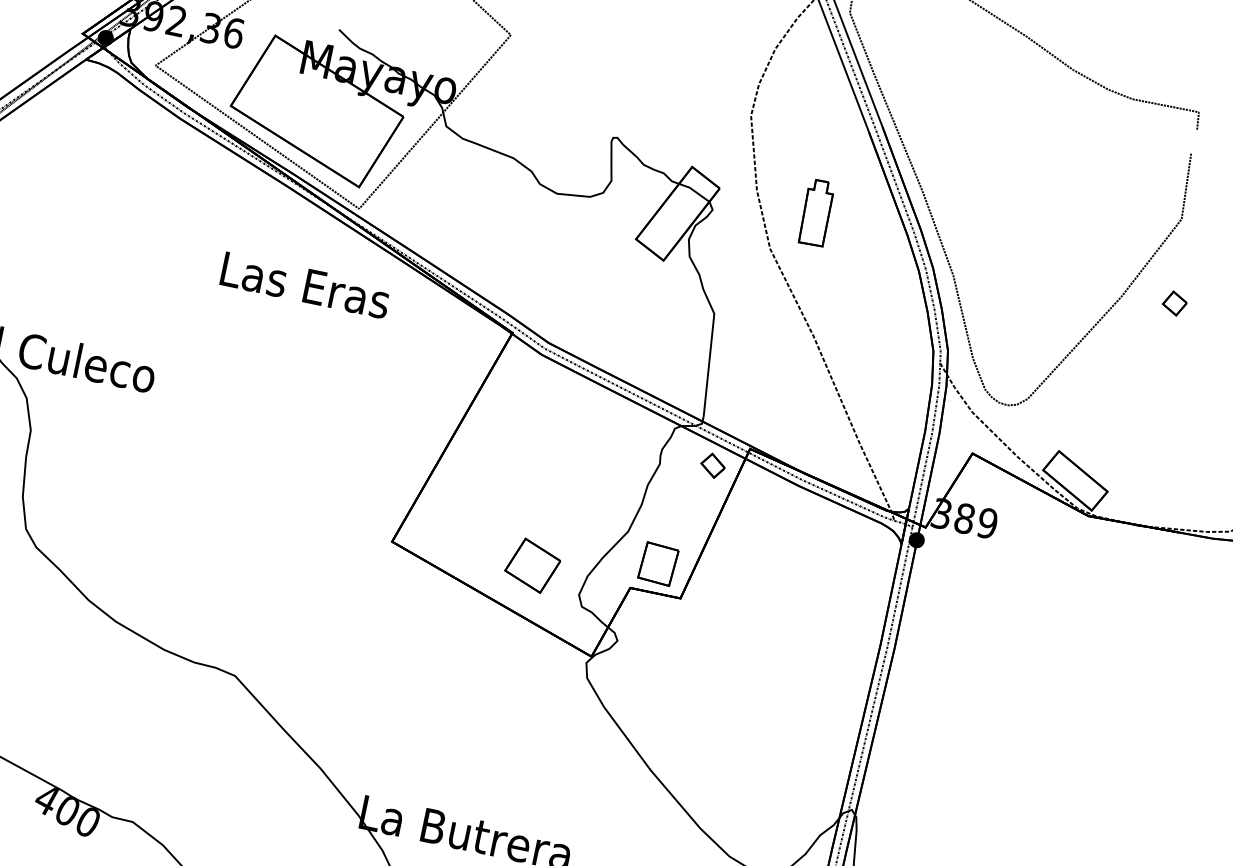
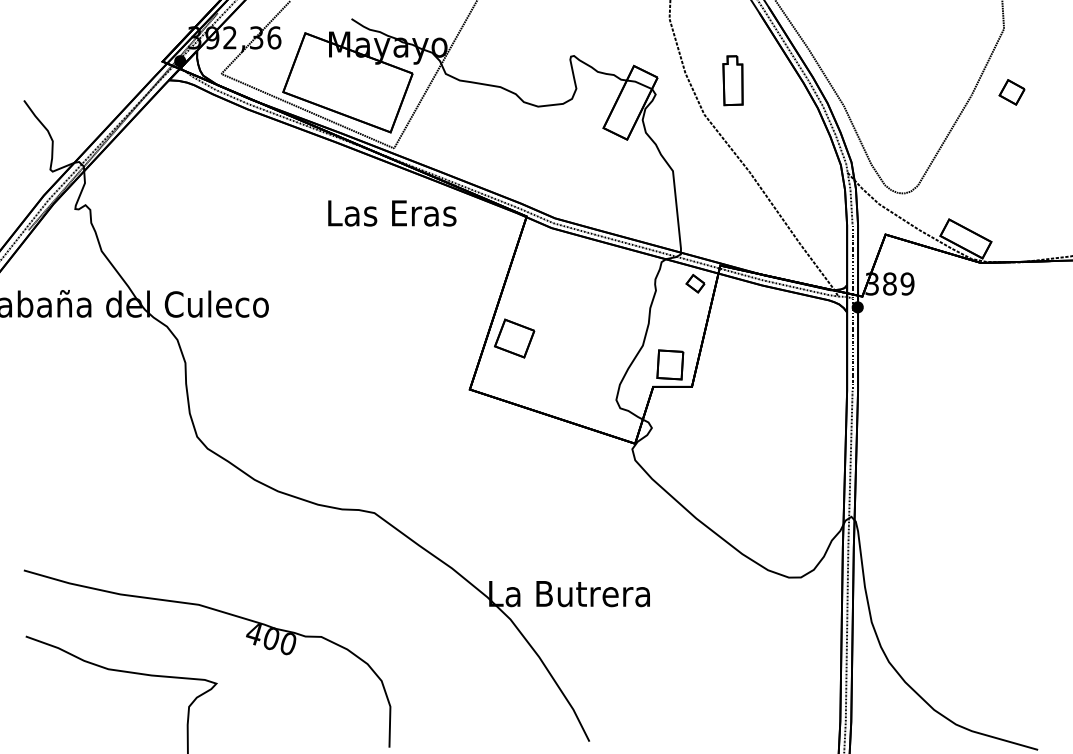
text: (305, 285) -> (392, 213), moved
part: (1174, 303) -> (1011, 92), size x1.43
part: (532, 565) -> (514, 338), moved

